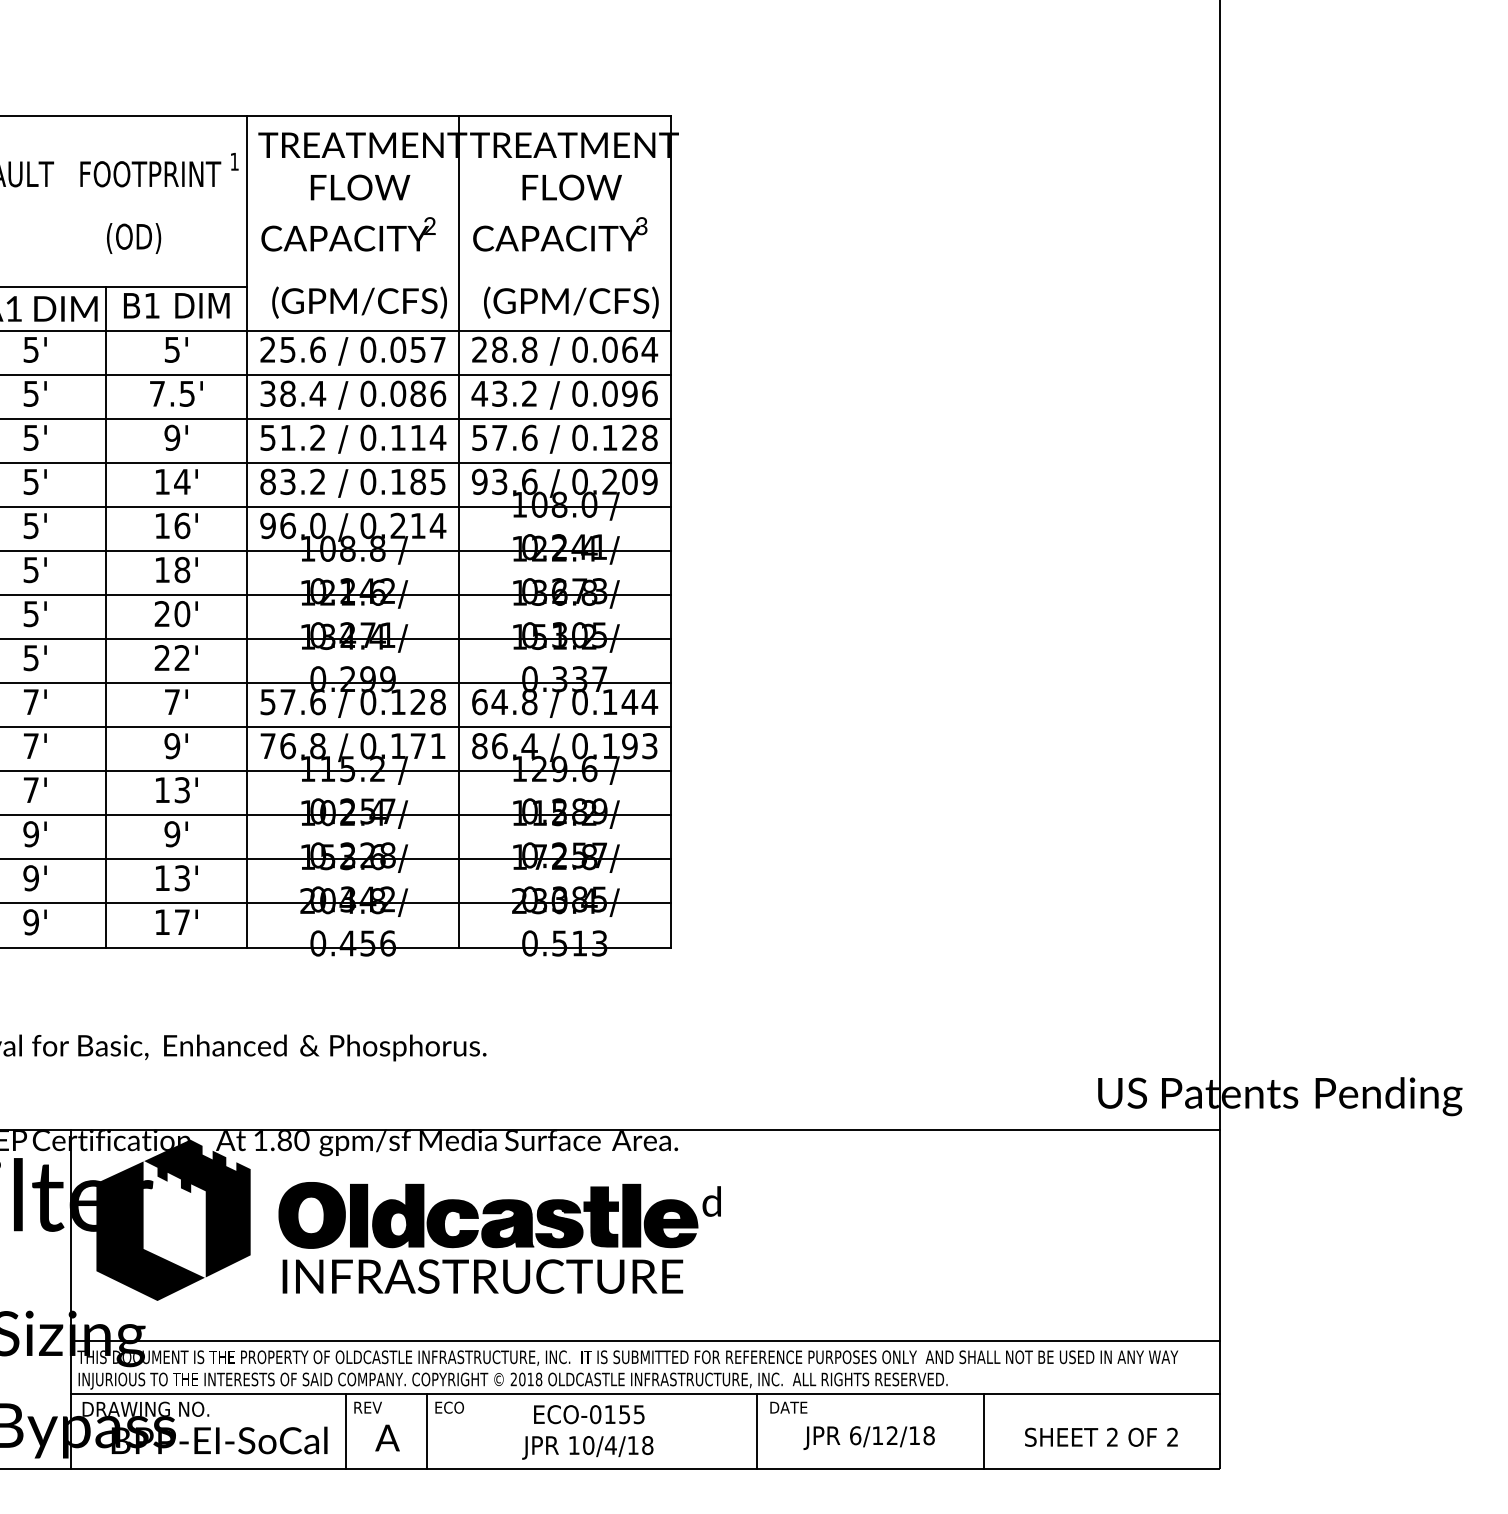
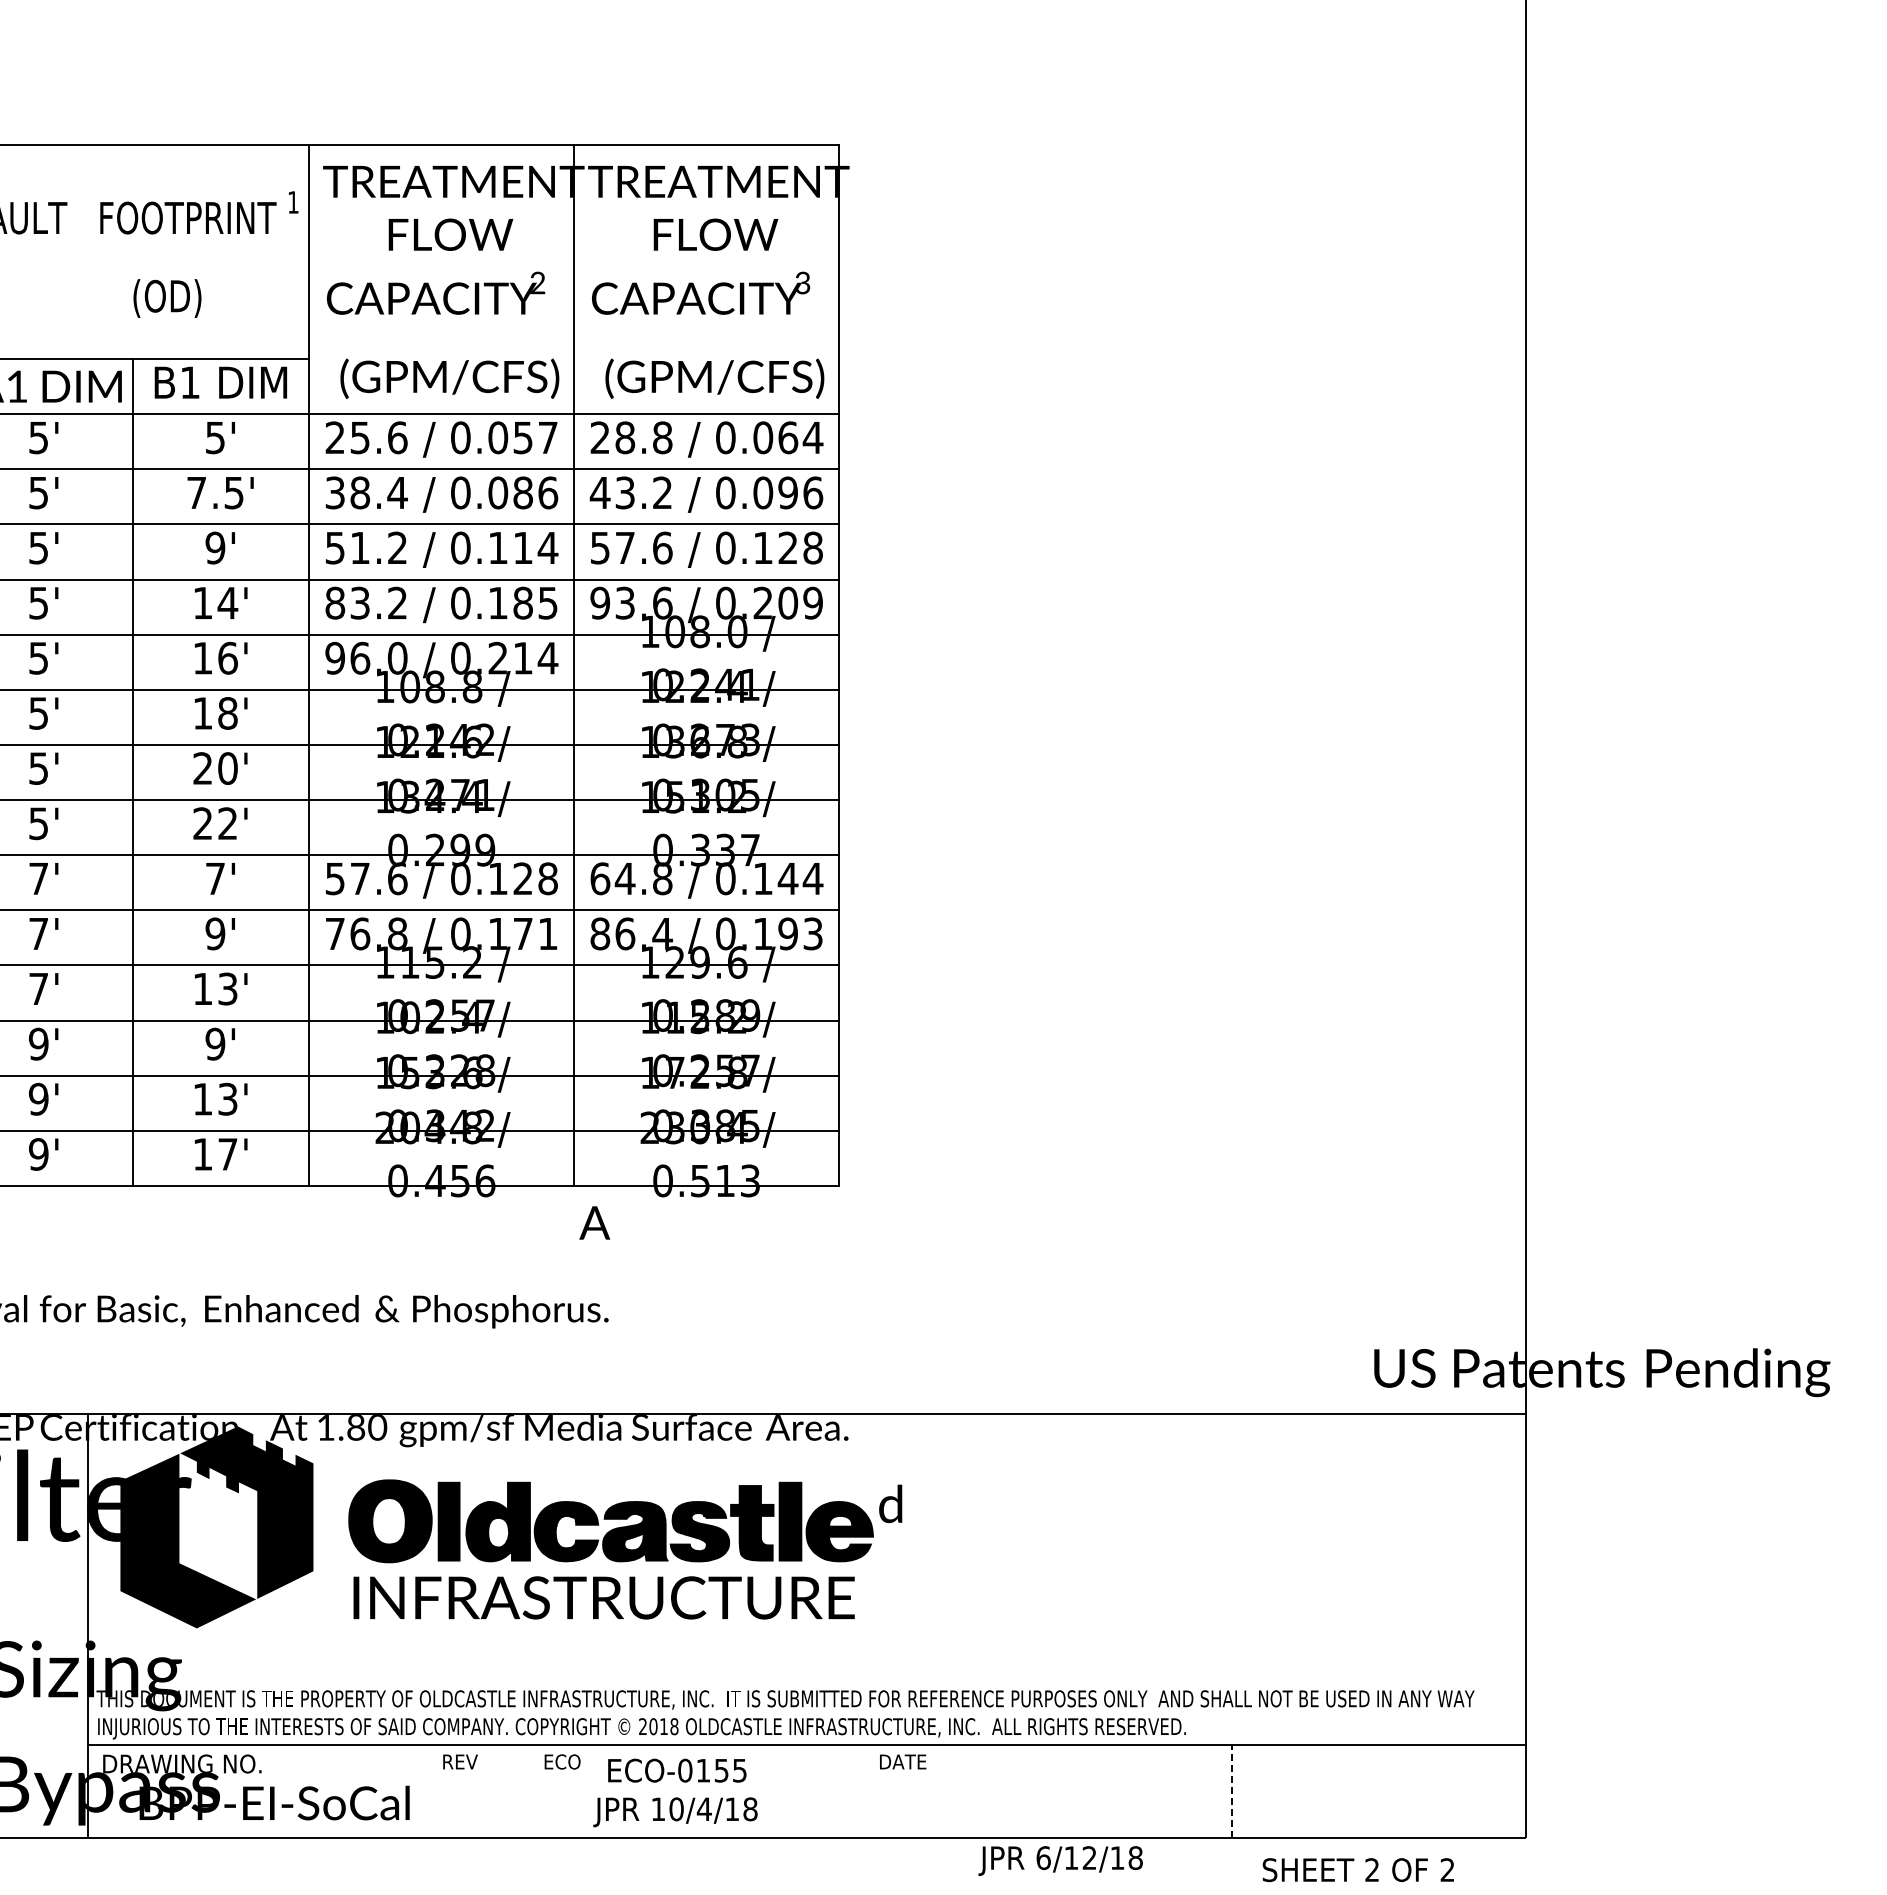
line: (645, 1340) -> (807, 1677), removed
text: (789, 1407) -> (903, 1761), moved
line: (346, 1431) -> (433, 1791), removed
line: (427, 1431) -> (534, 1791), removed
line: (757, 1431) -> (947, 1791), removed
line: (984, 1431) -> (1231, 1791), solid -> dashed
text: (587, 1432) -> (675, 1792), moved
text: (387, 1437) -> (594, 1222), moved
text: (869, 1437) -> (1060, 1860), moved
text: (1100, 1437) -> (1357, 1870), moved

